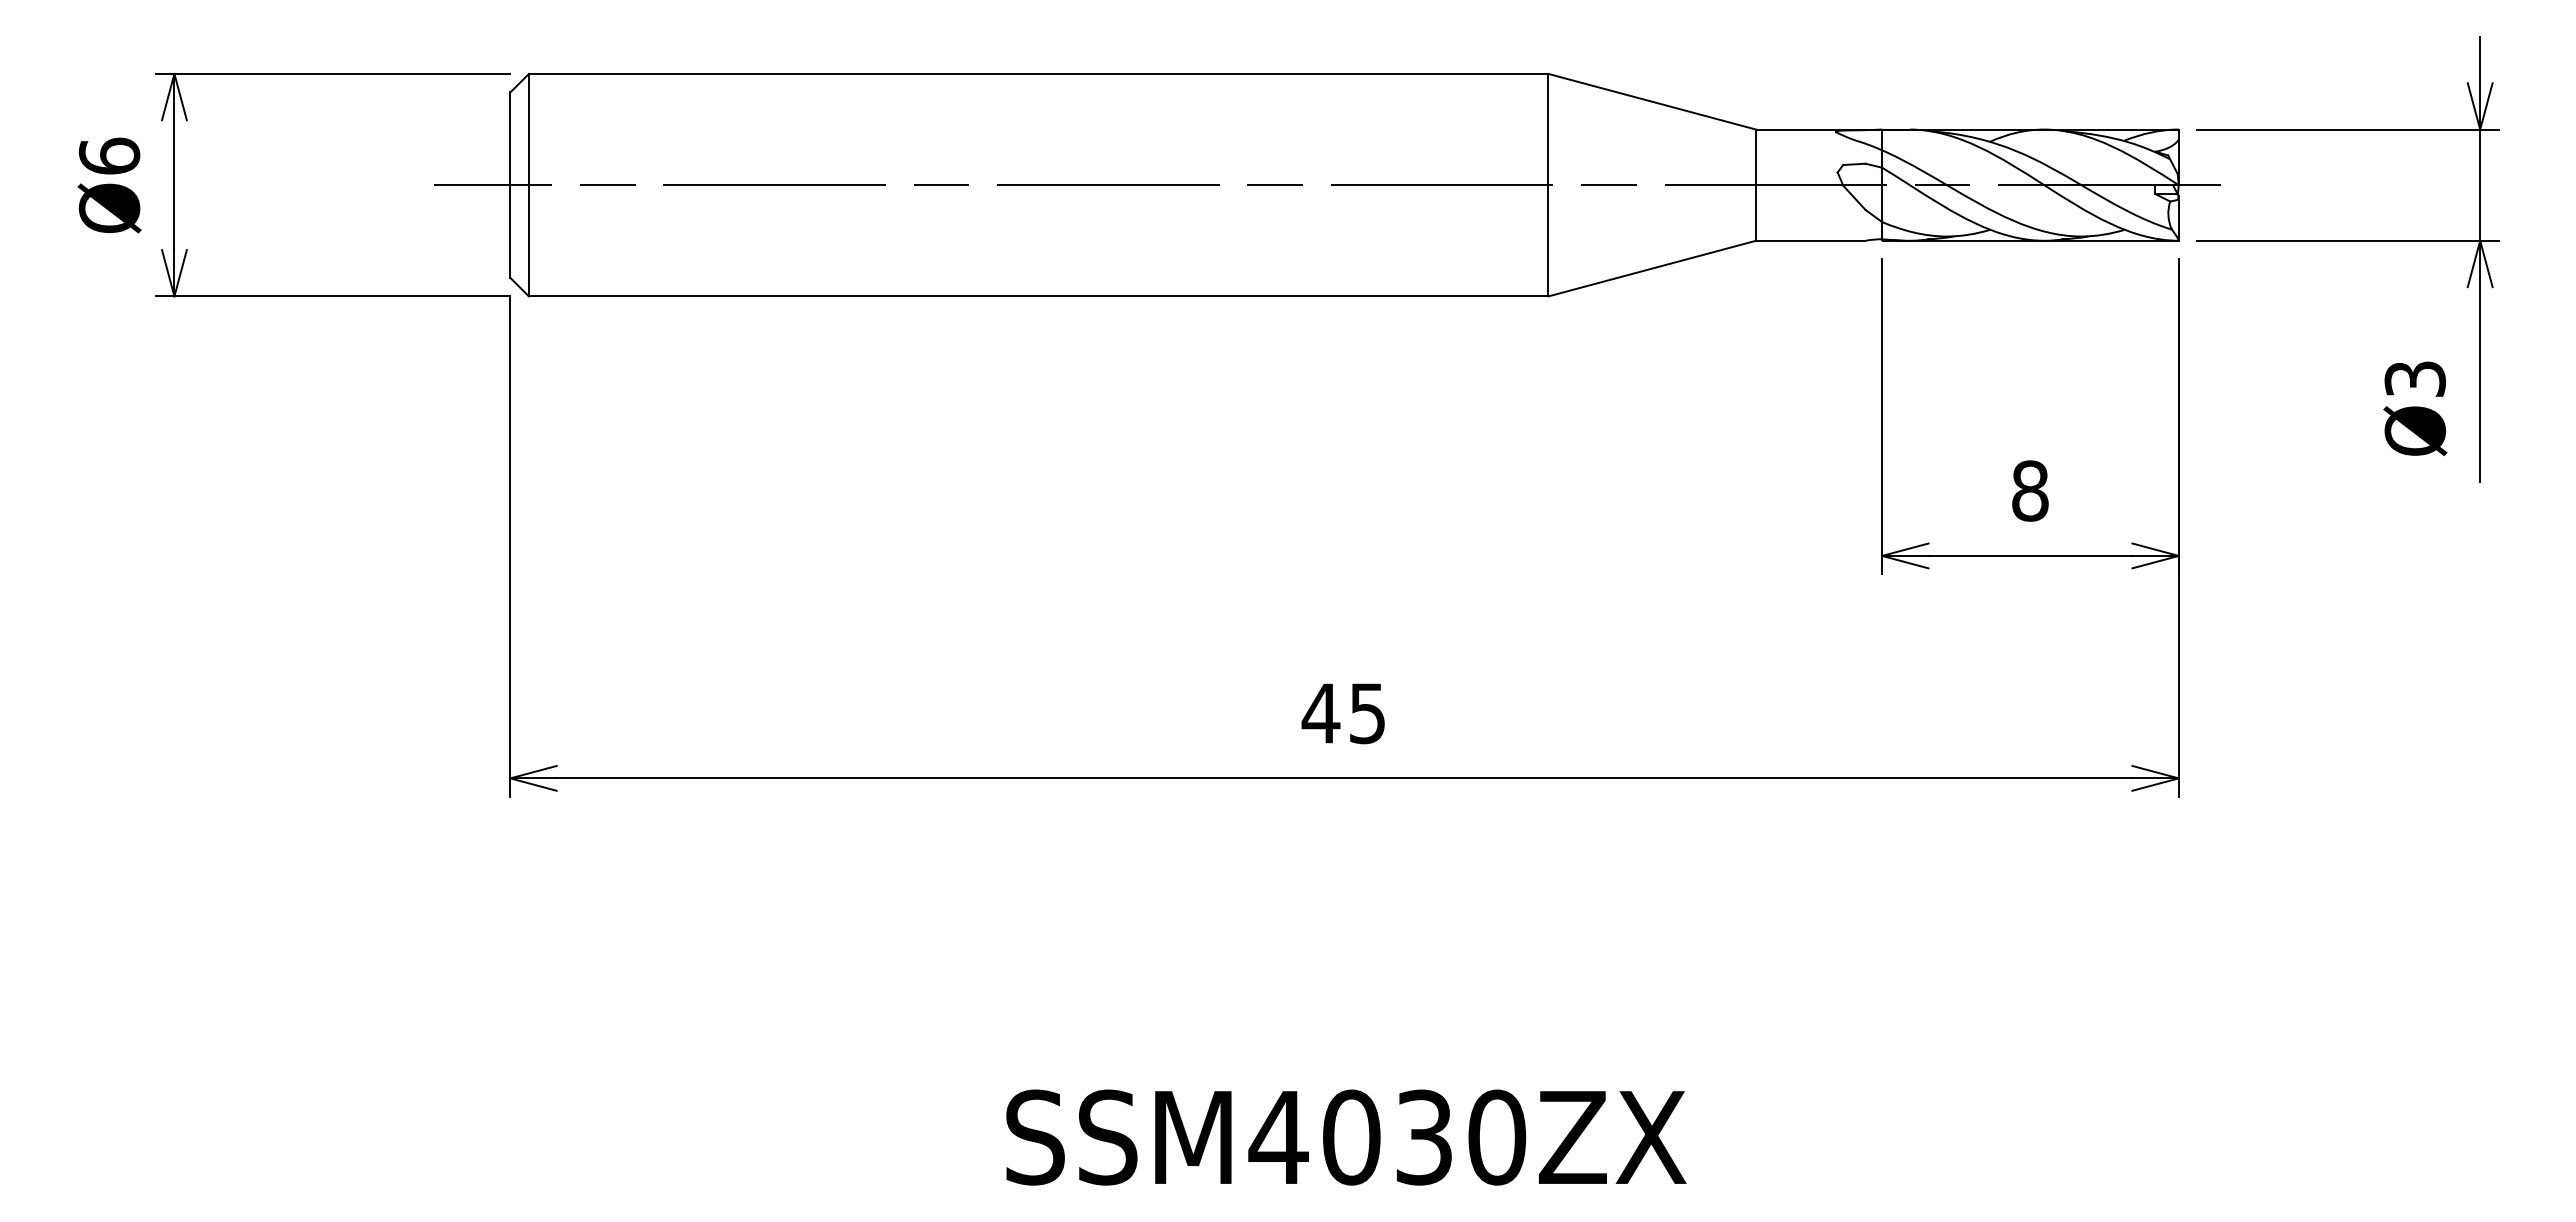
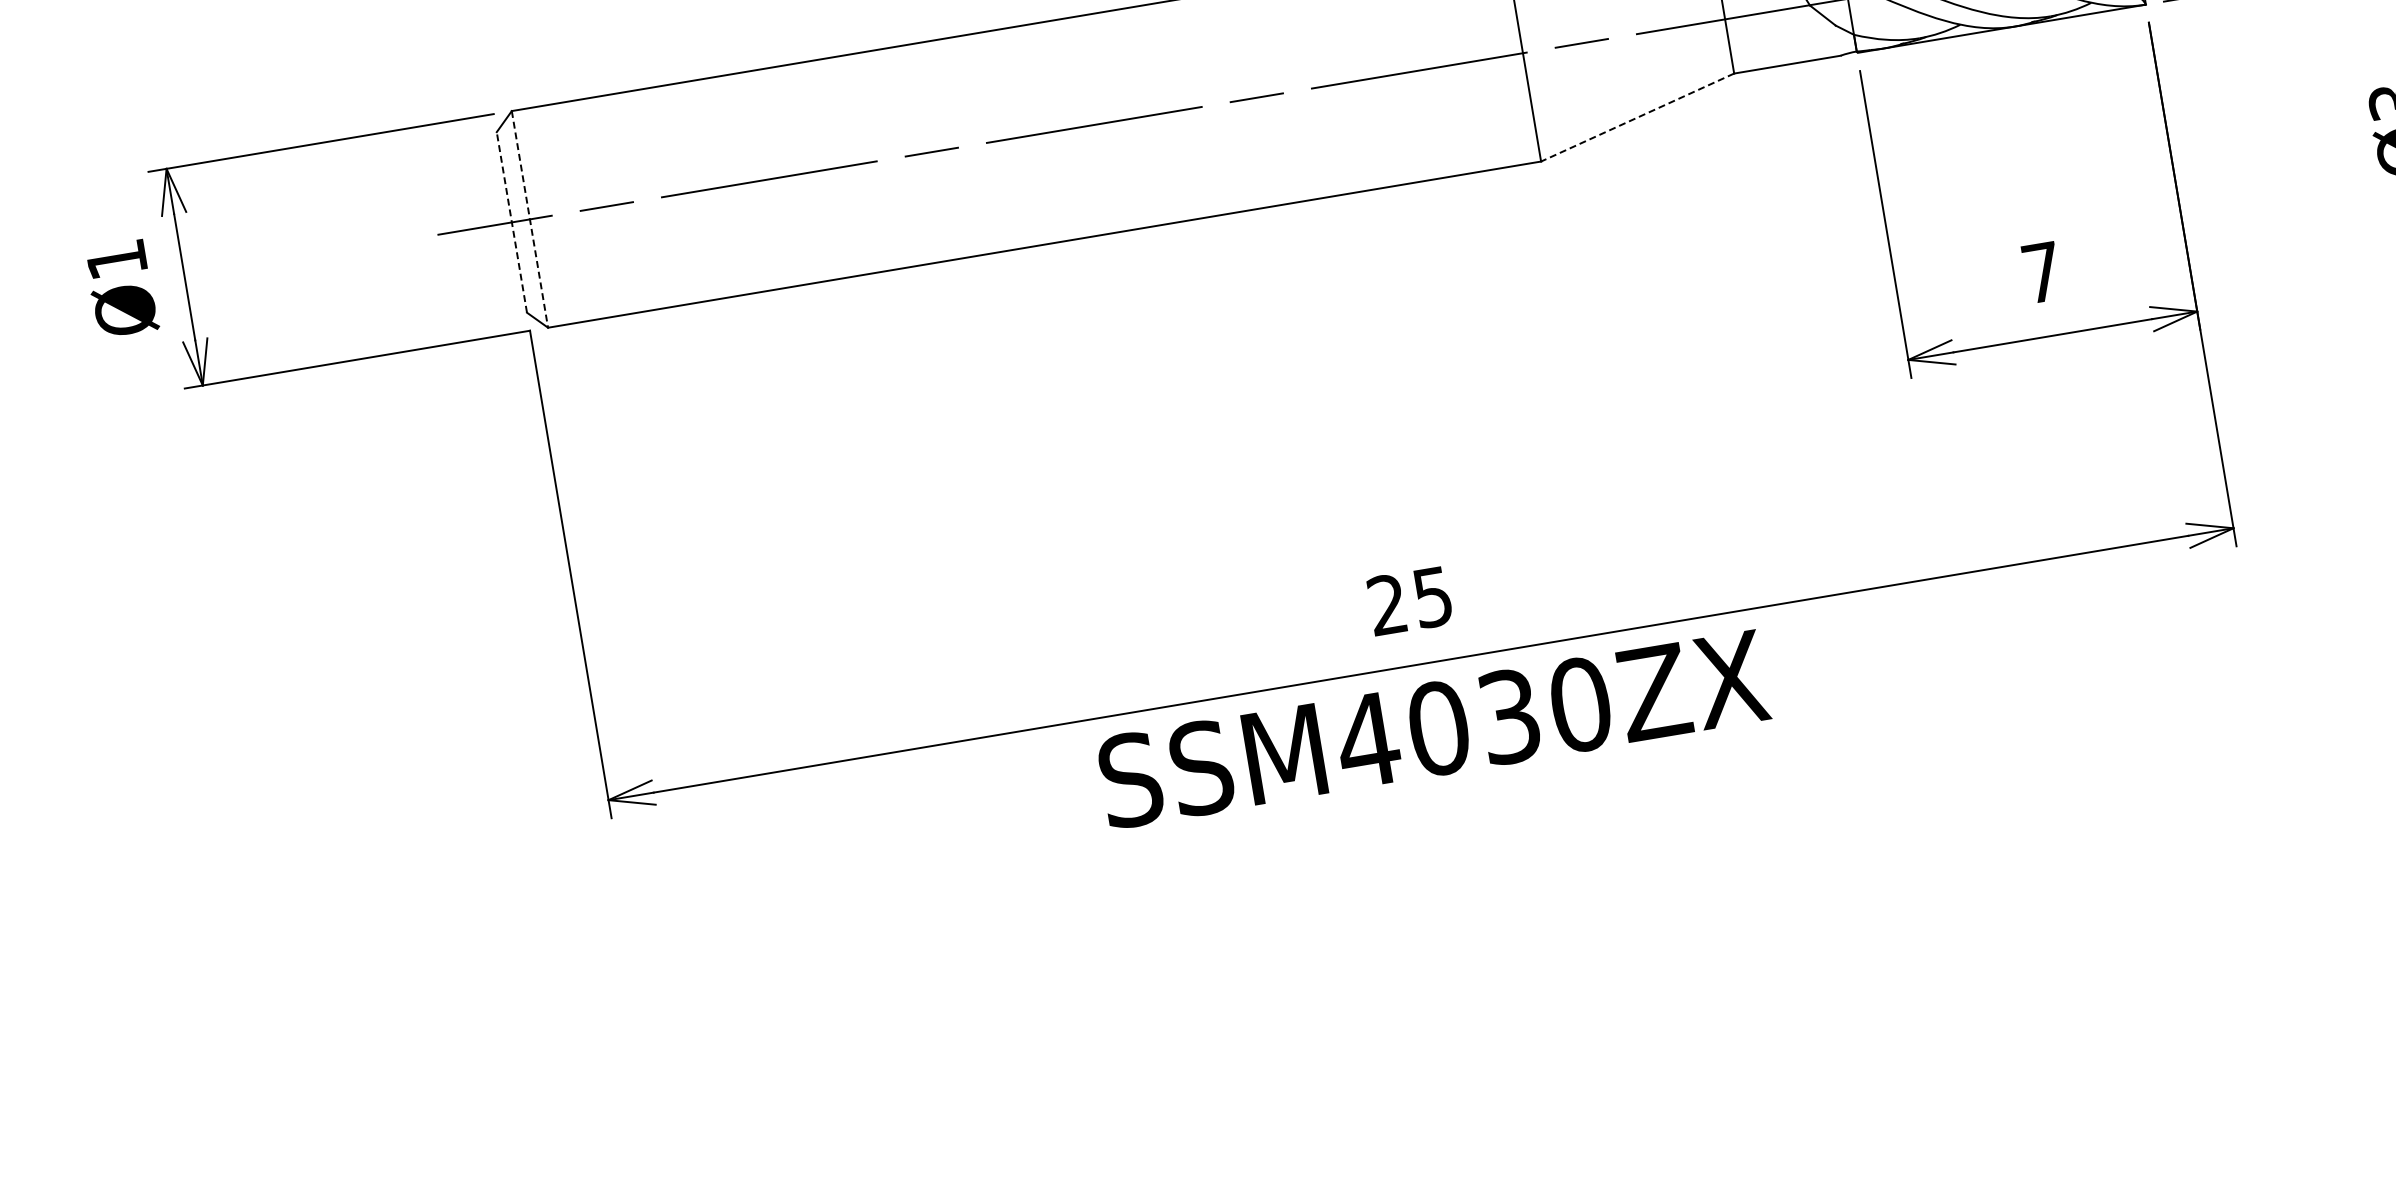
text: (109, 155) -> (116, 258), Ø6 -> Ø1
line: (510, 185) -> (512, 222), solid -> dashed
line: (528, 185) -> (529, 219), solid -> dashed
line: (1651, 268) -> (1636, 117), solid -> dashed
text: (2030, 490) -> (2042, 272), 8 -> 7
text: (1320, 712) -> (1386, 603), 45 -> 25
text: (1346, 1137) -> (1433, 729), moved

